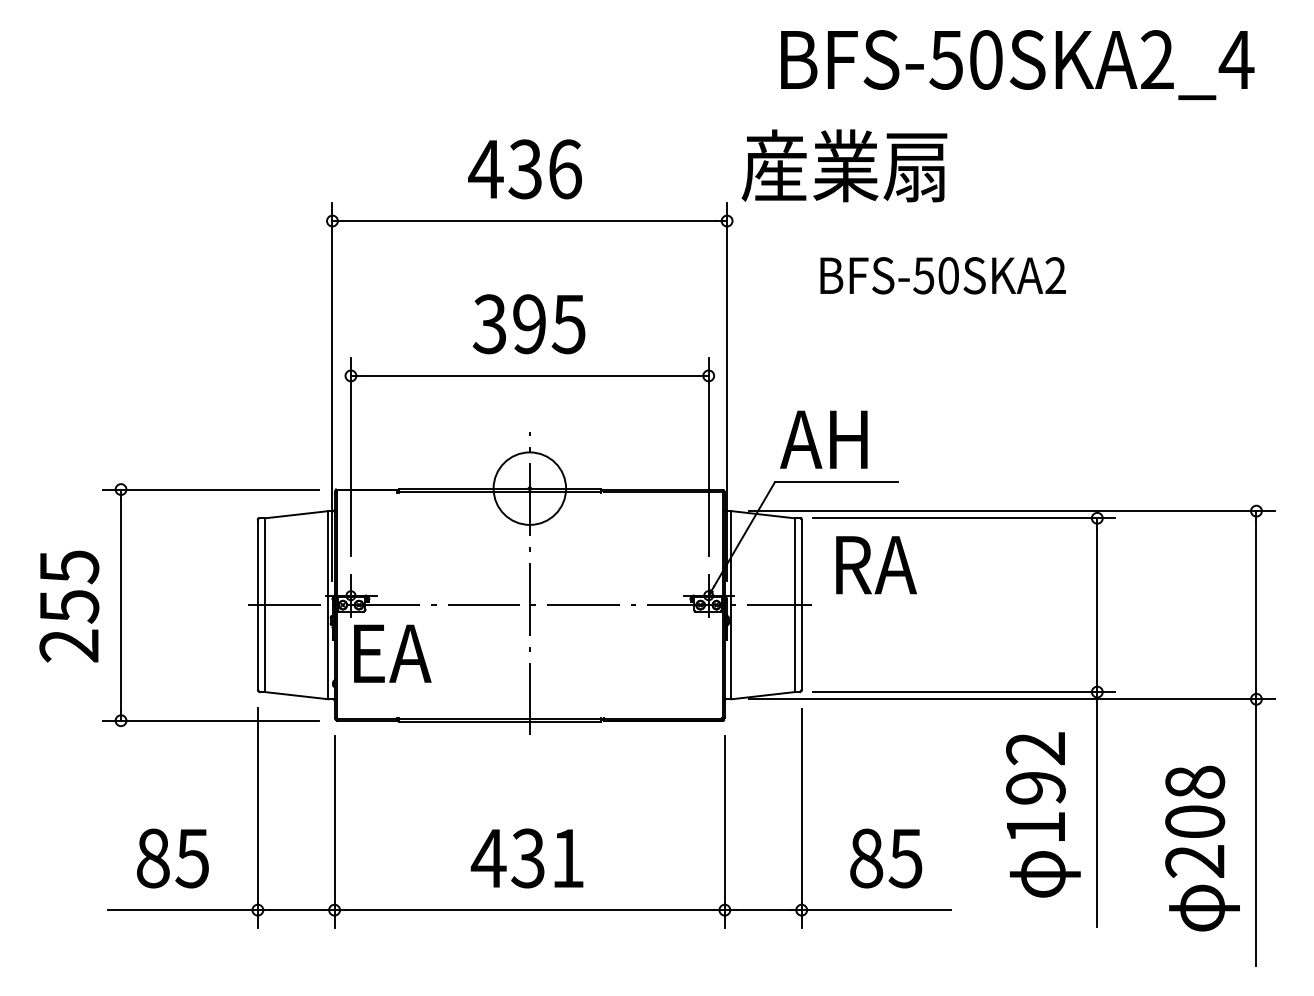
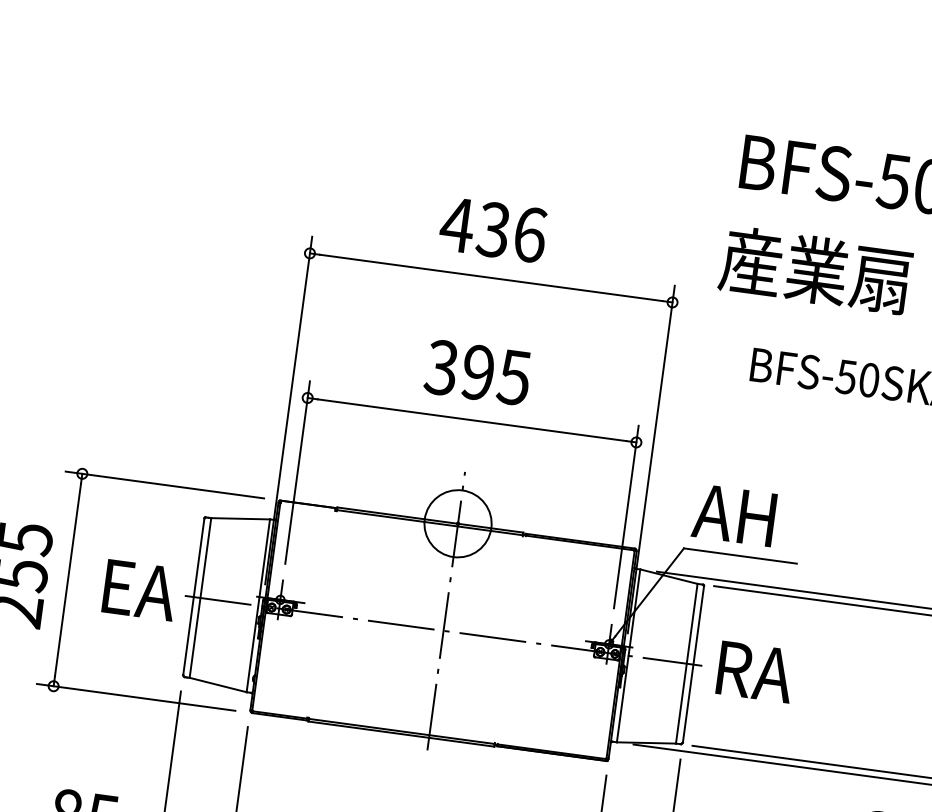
text: (844, 165) -> (815, 269), moved
text: (876, 565) -> (755, 672), moved
text: (392, 653) -> (140, 590), moved

